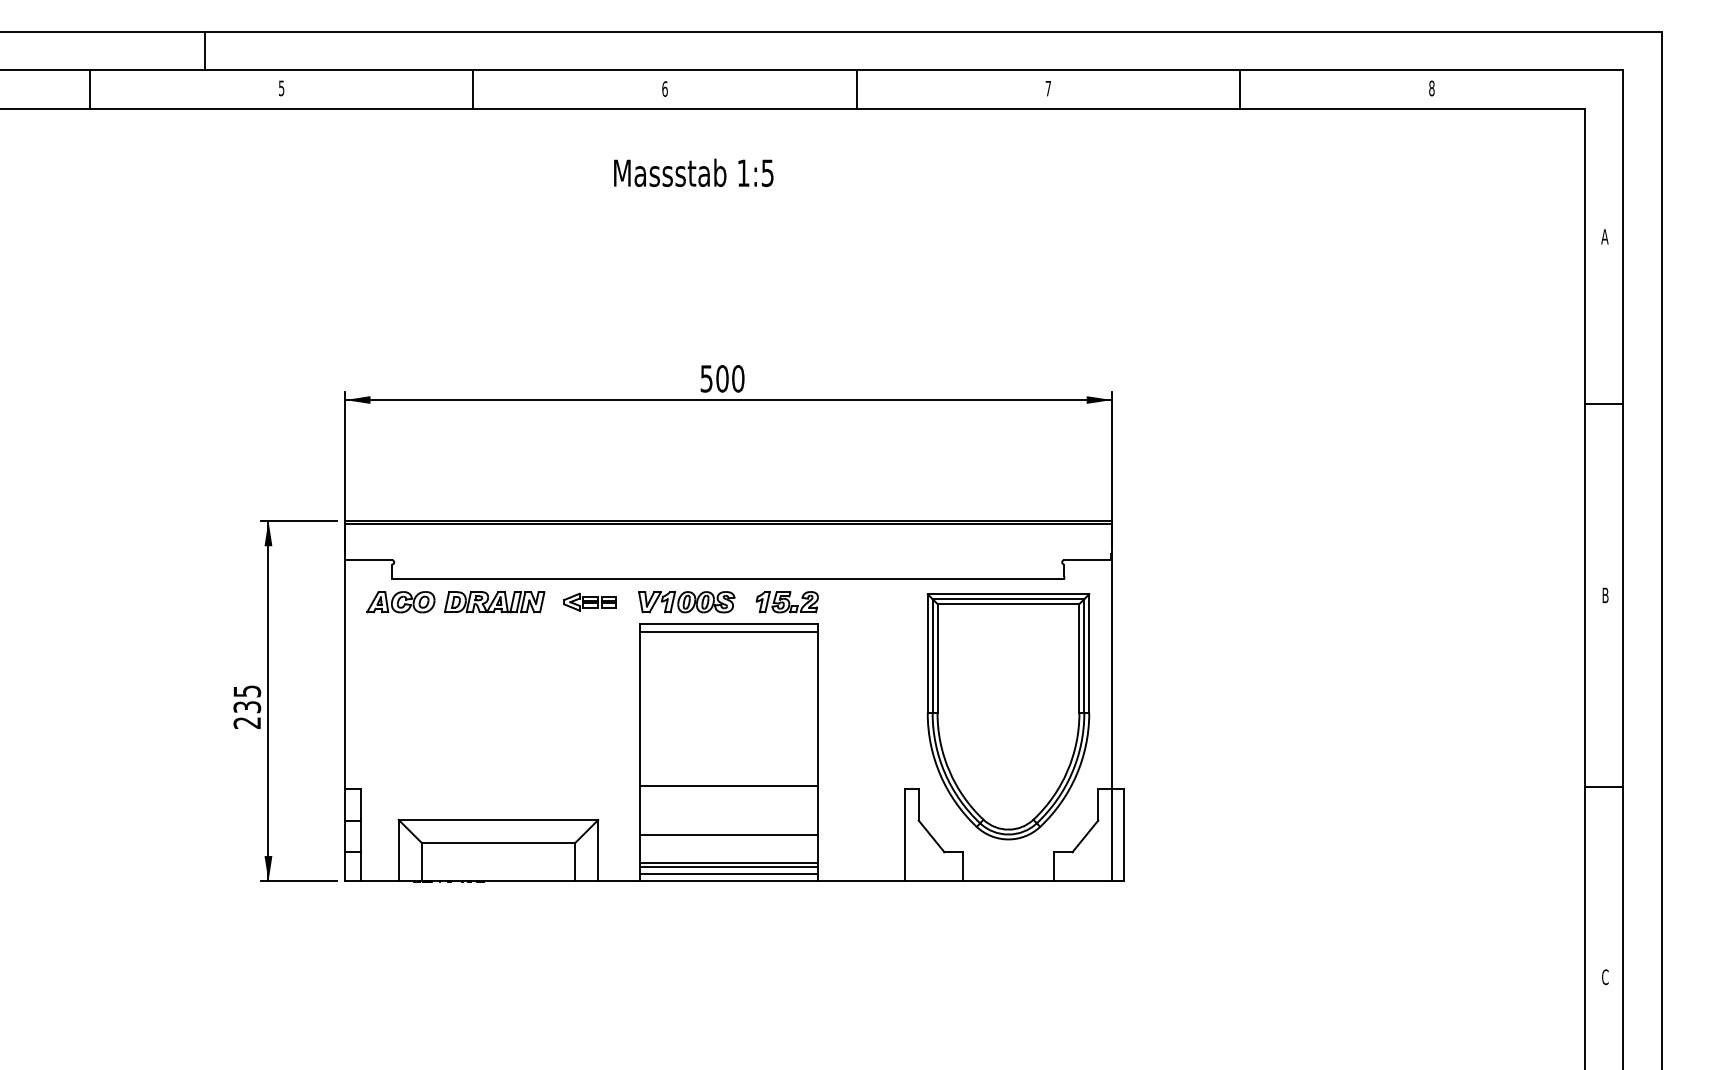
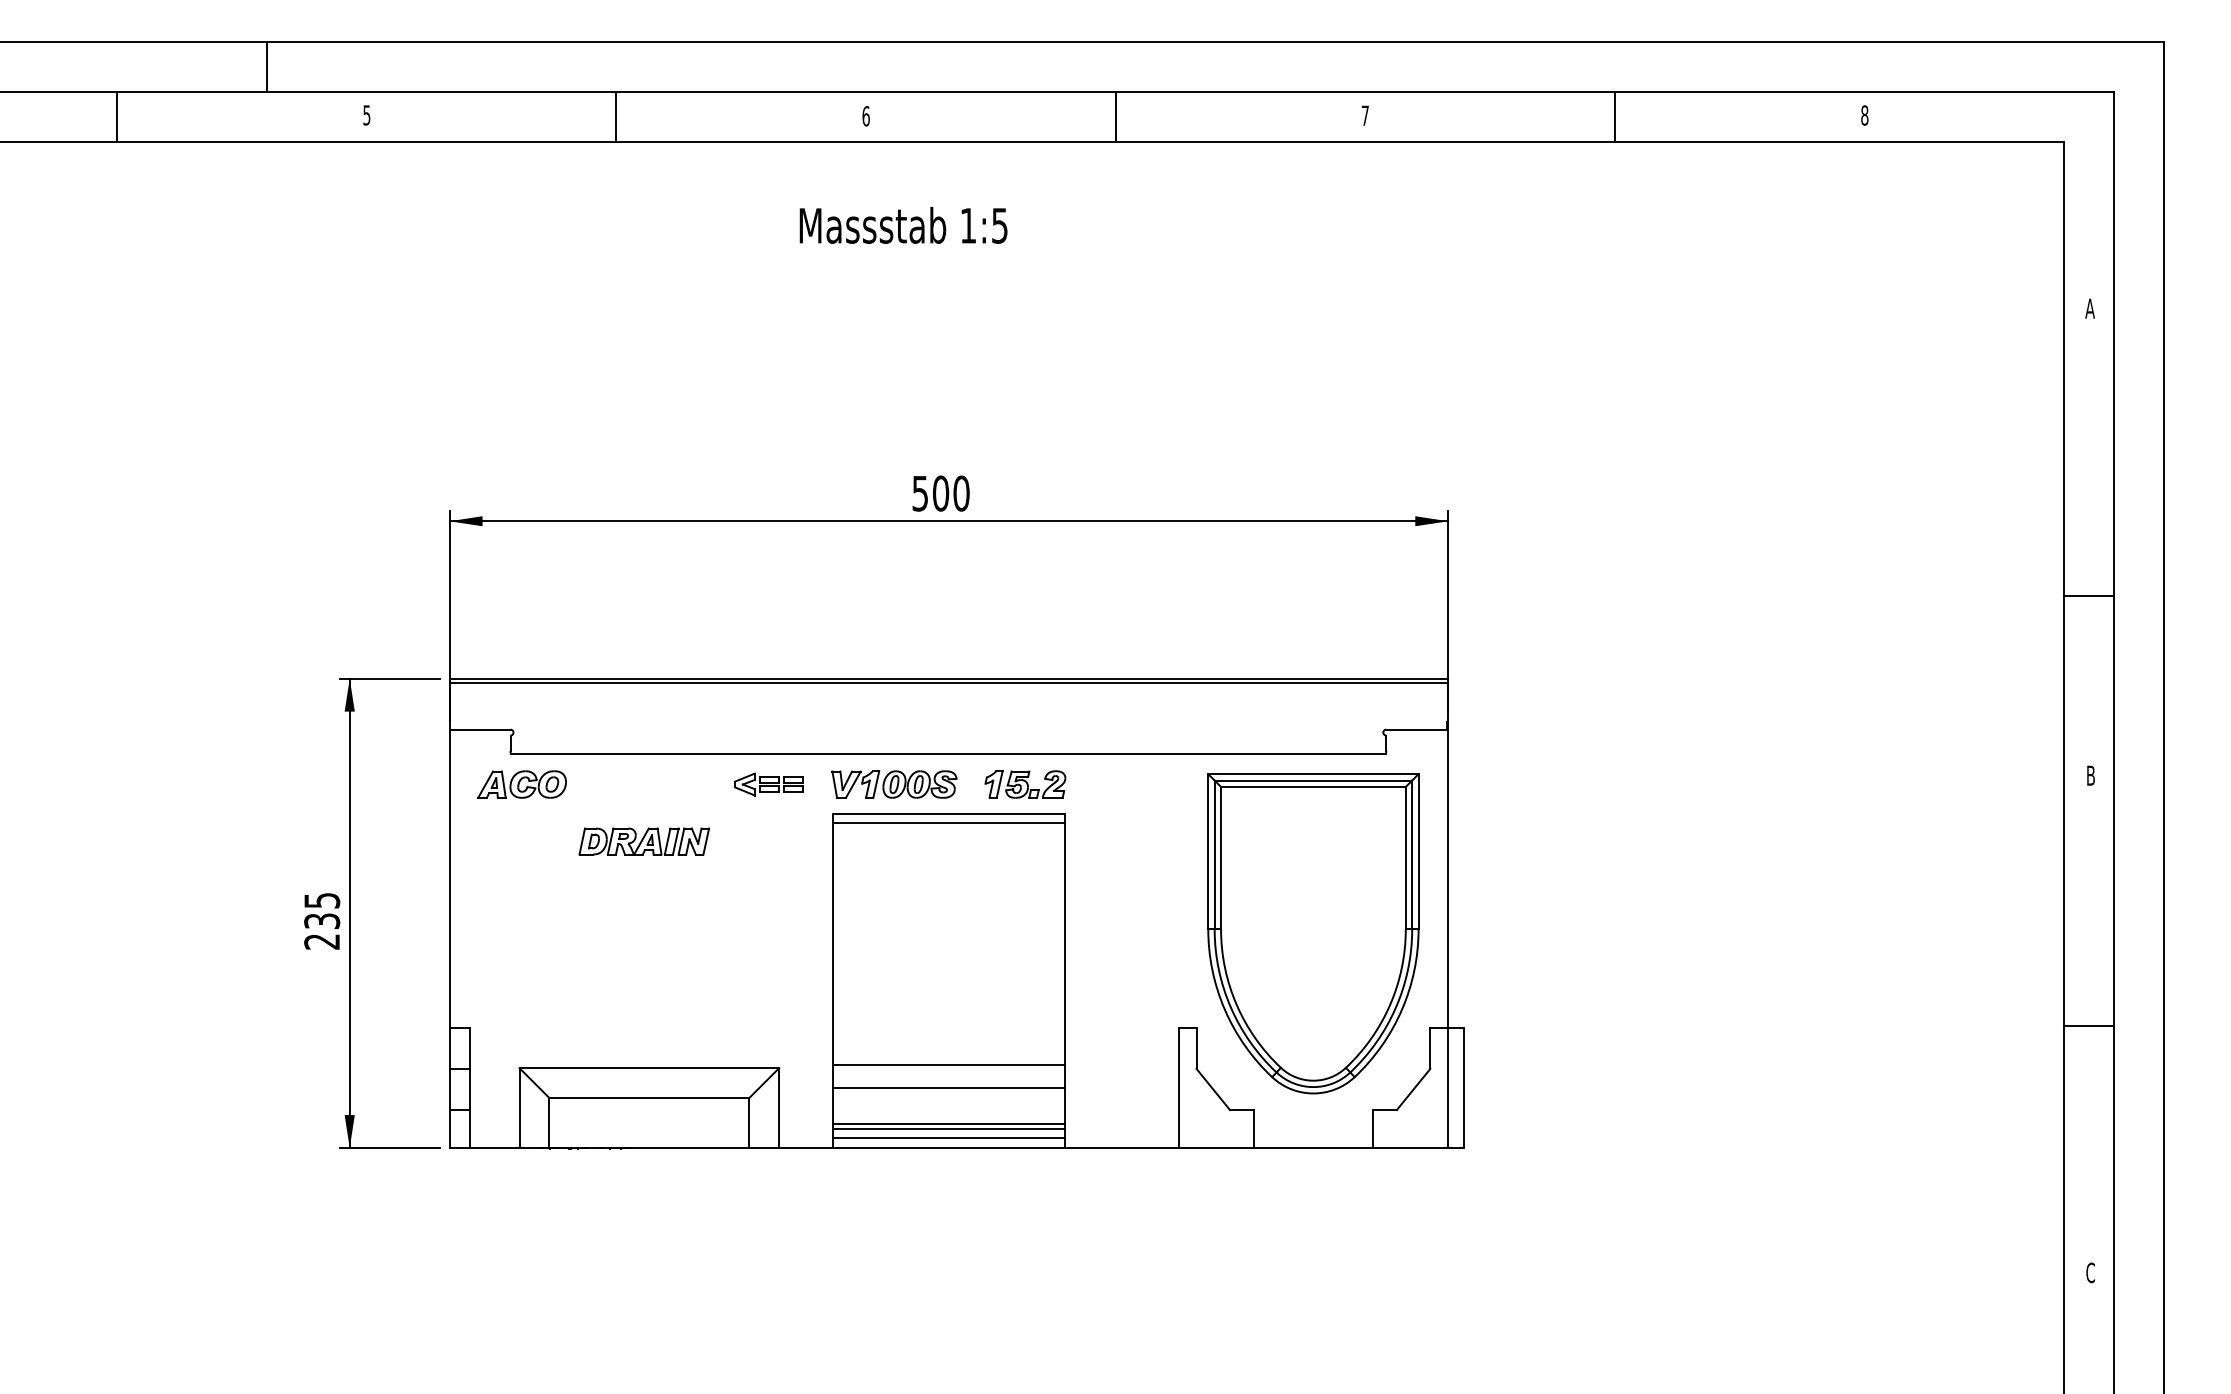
line: (1604, 404) -> (2089, 596), moved
part: (494, 602) -> (643, 841), moved
line: (728, 785) -> (948, 1065), moved

